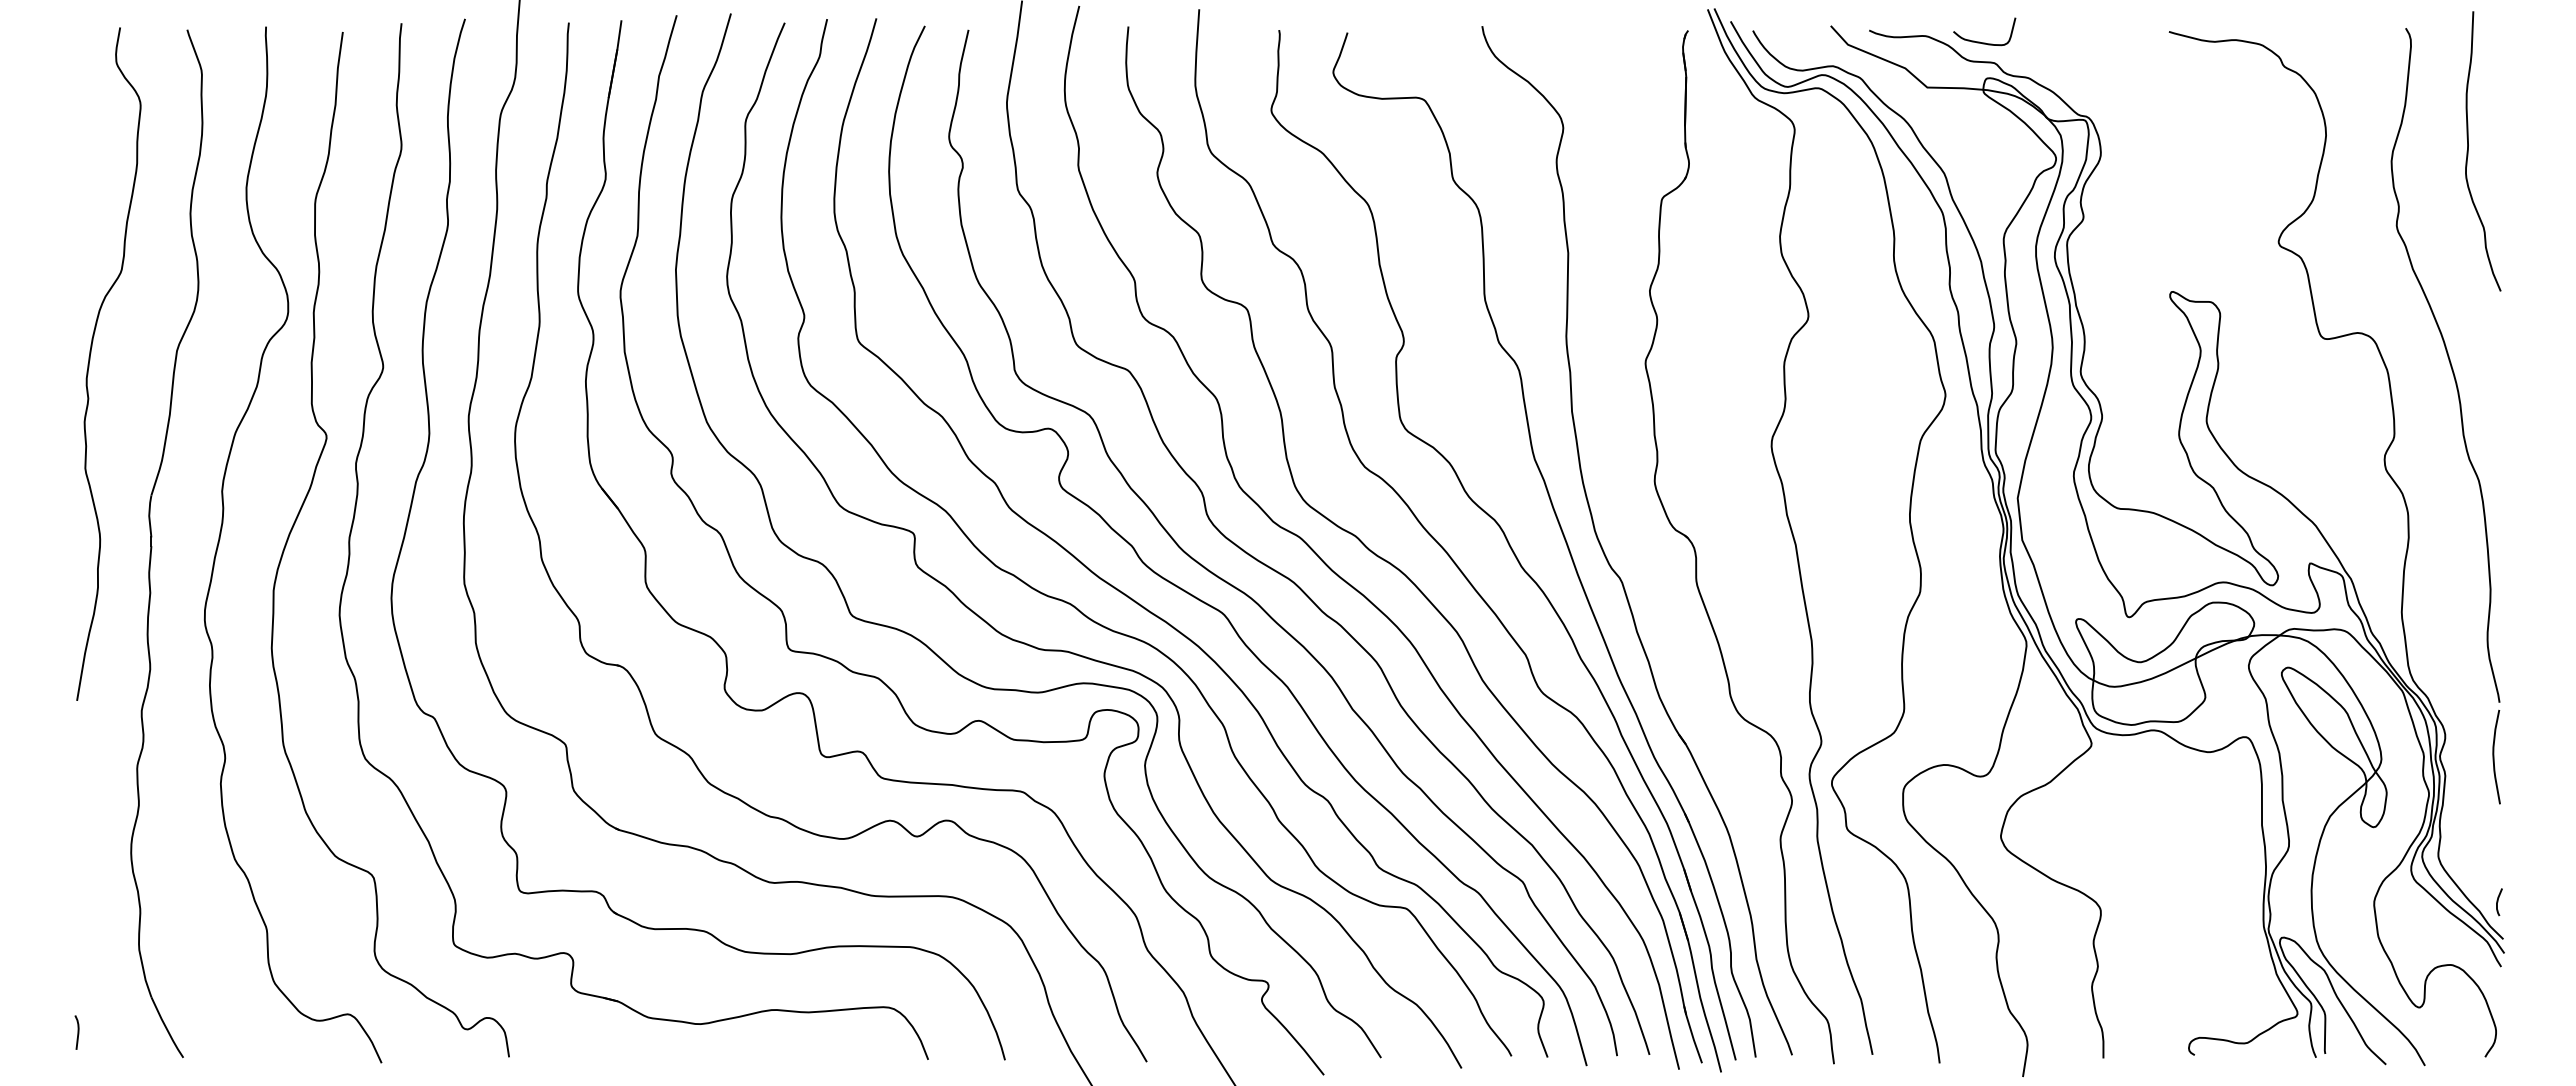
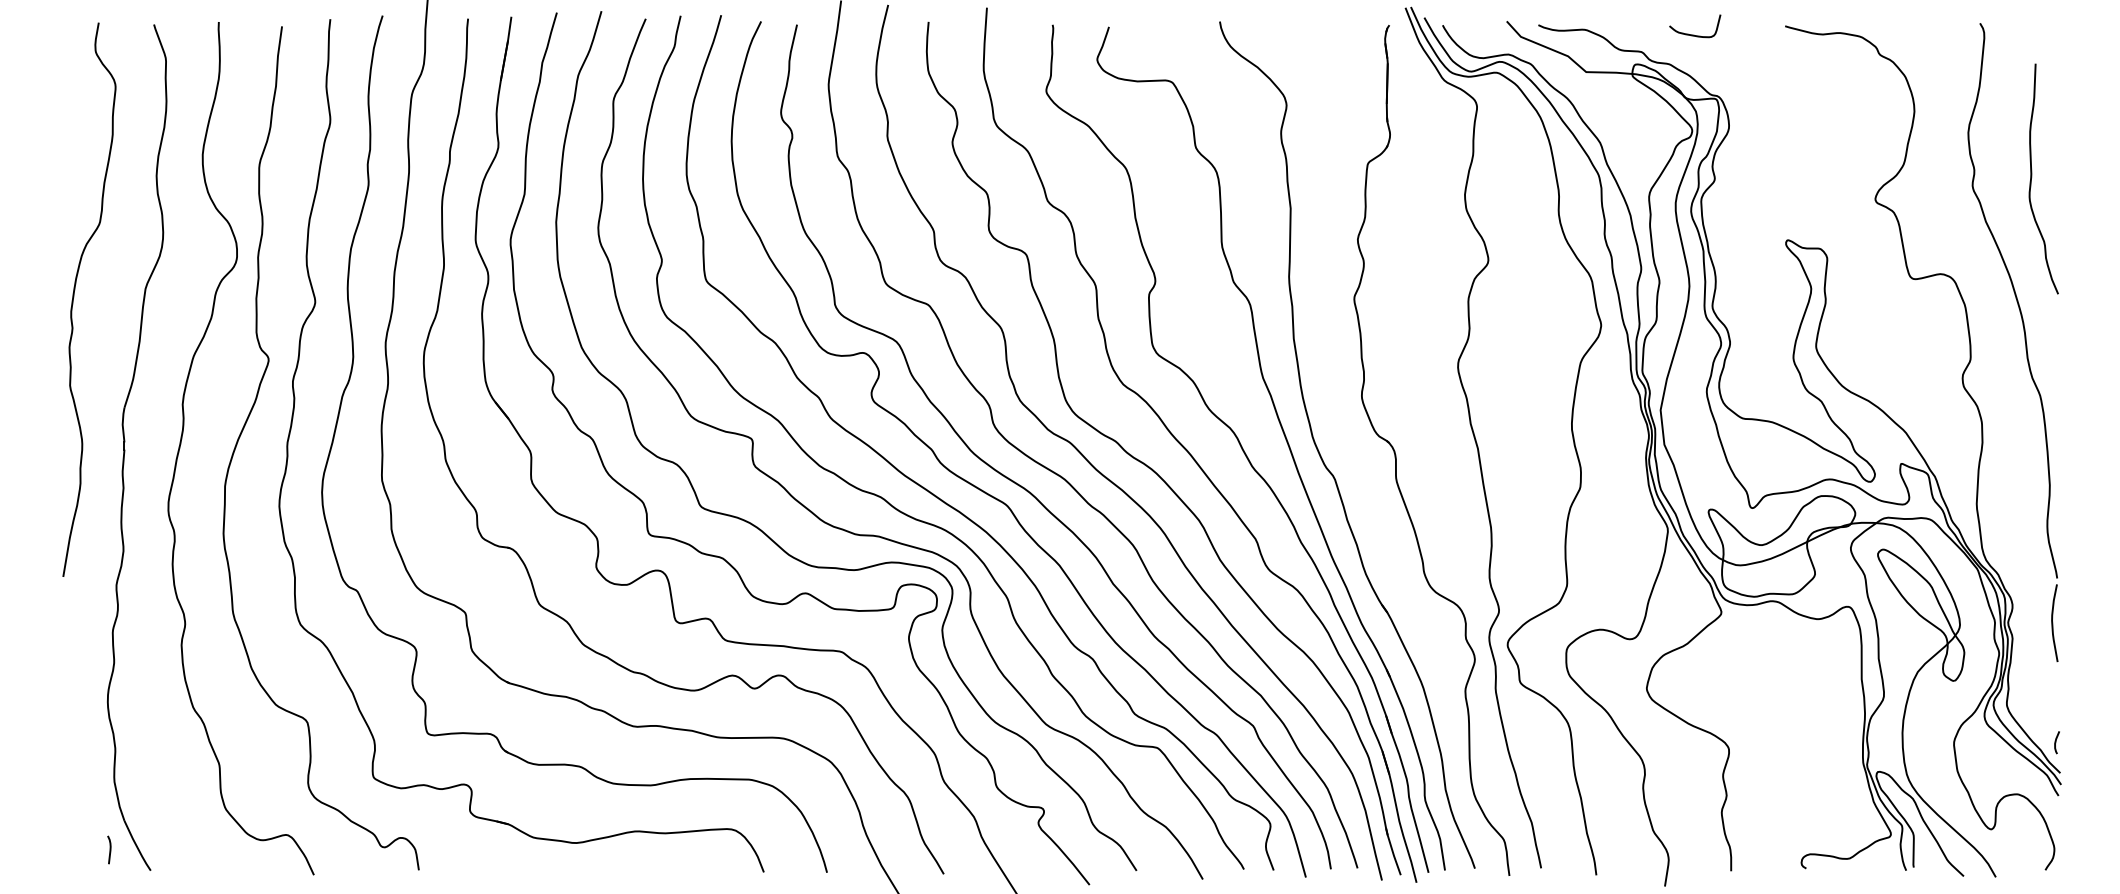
curve: (1980, 41) -> (1691, 34), moved
curve: (2468, 151) -> (2031, 179), moved
curve: (77, 1032) -> (109, 849), moved

